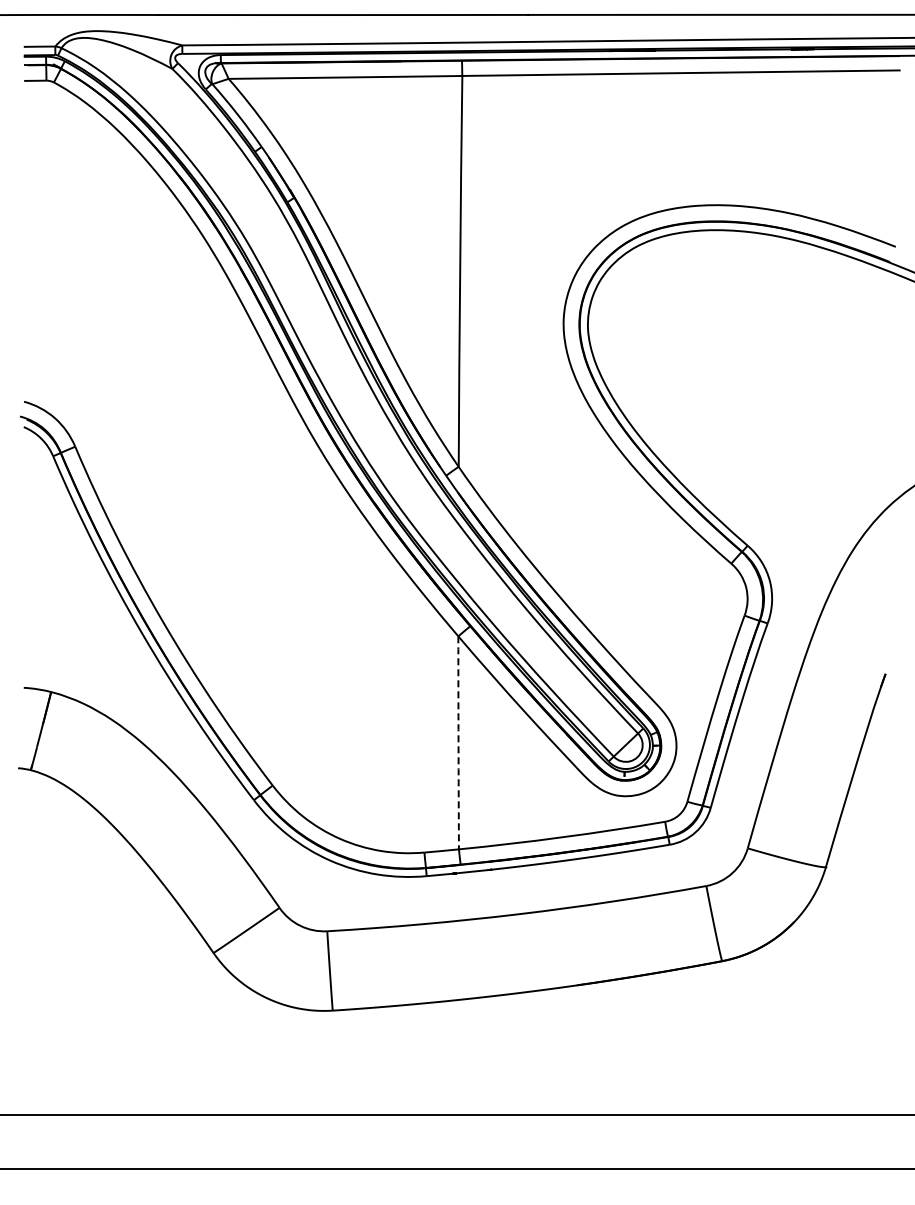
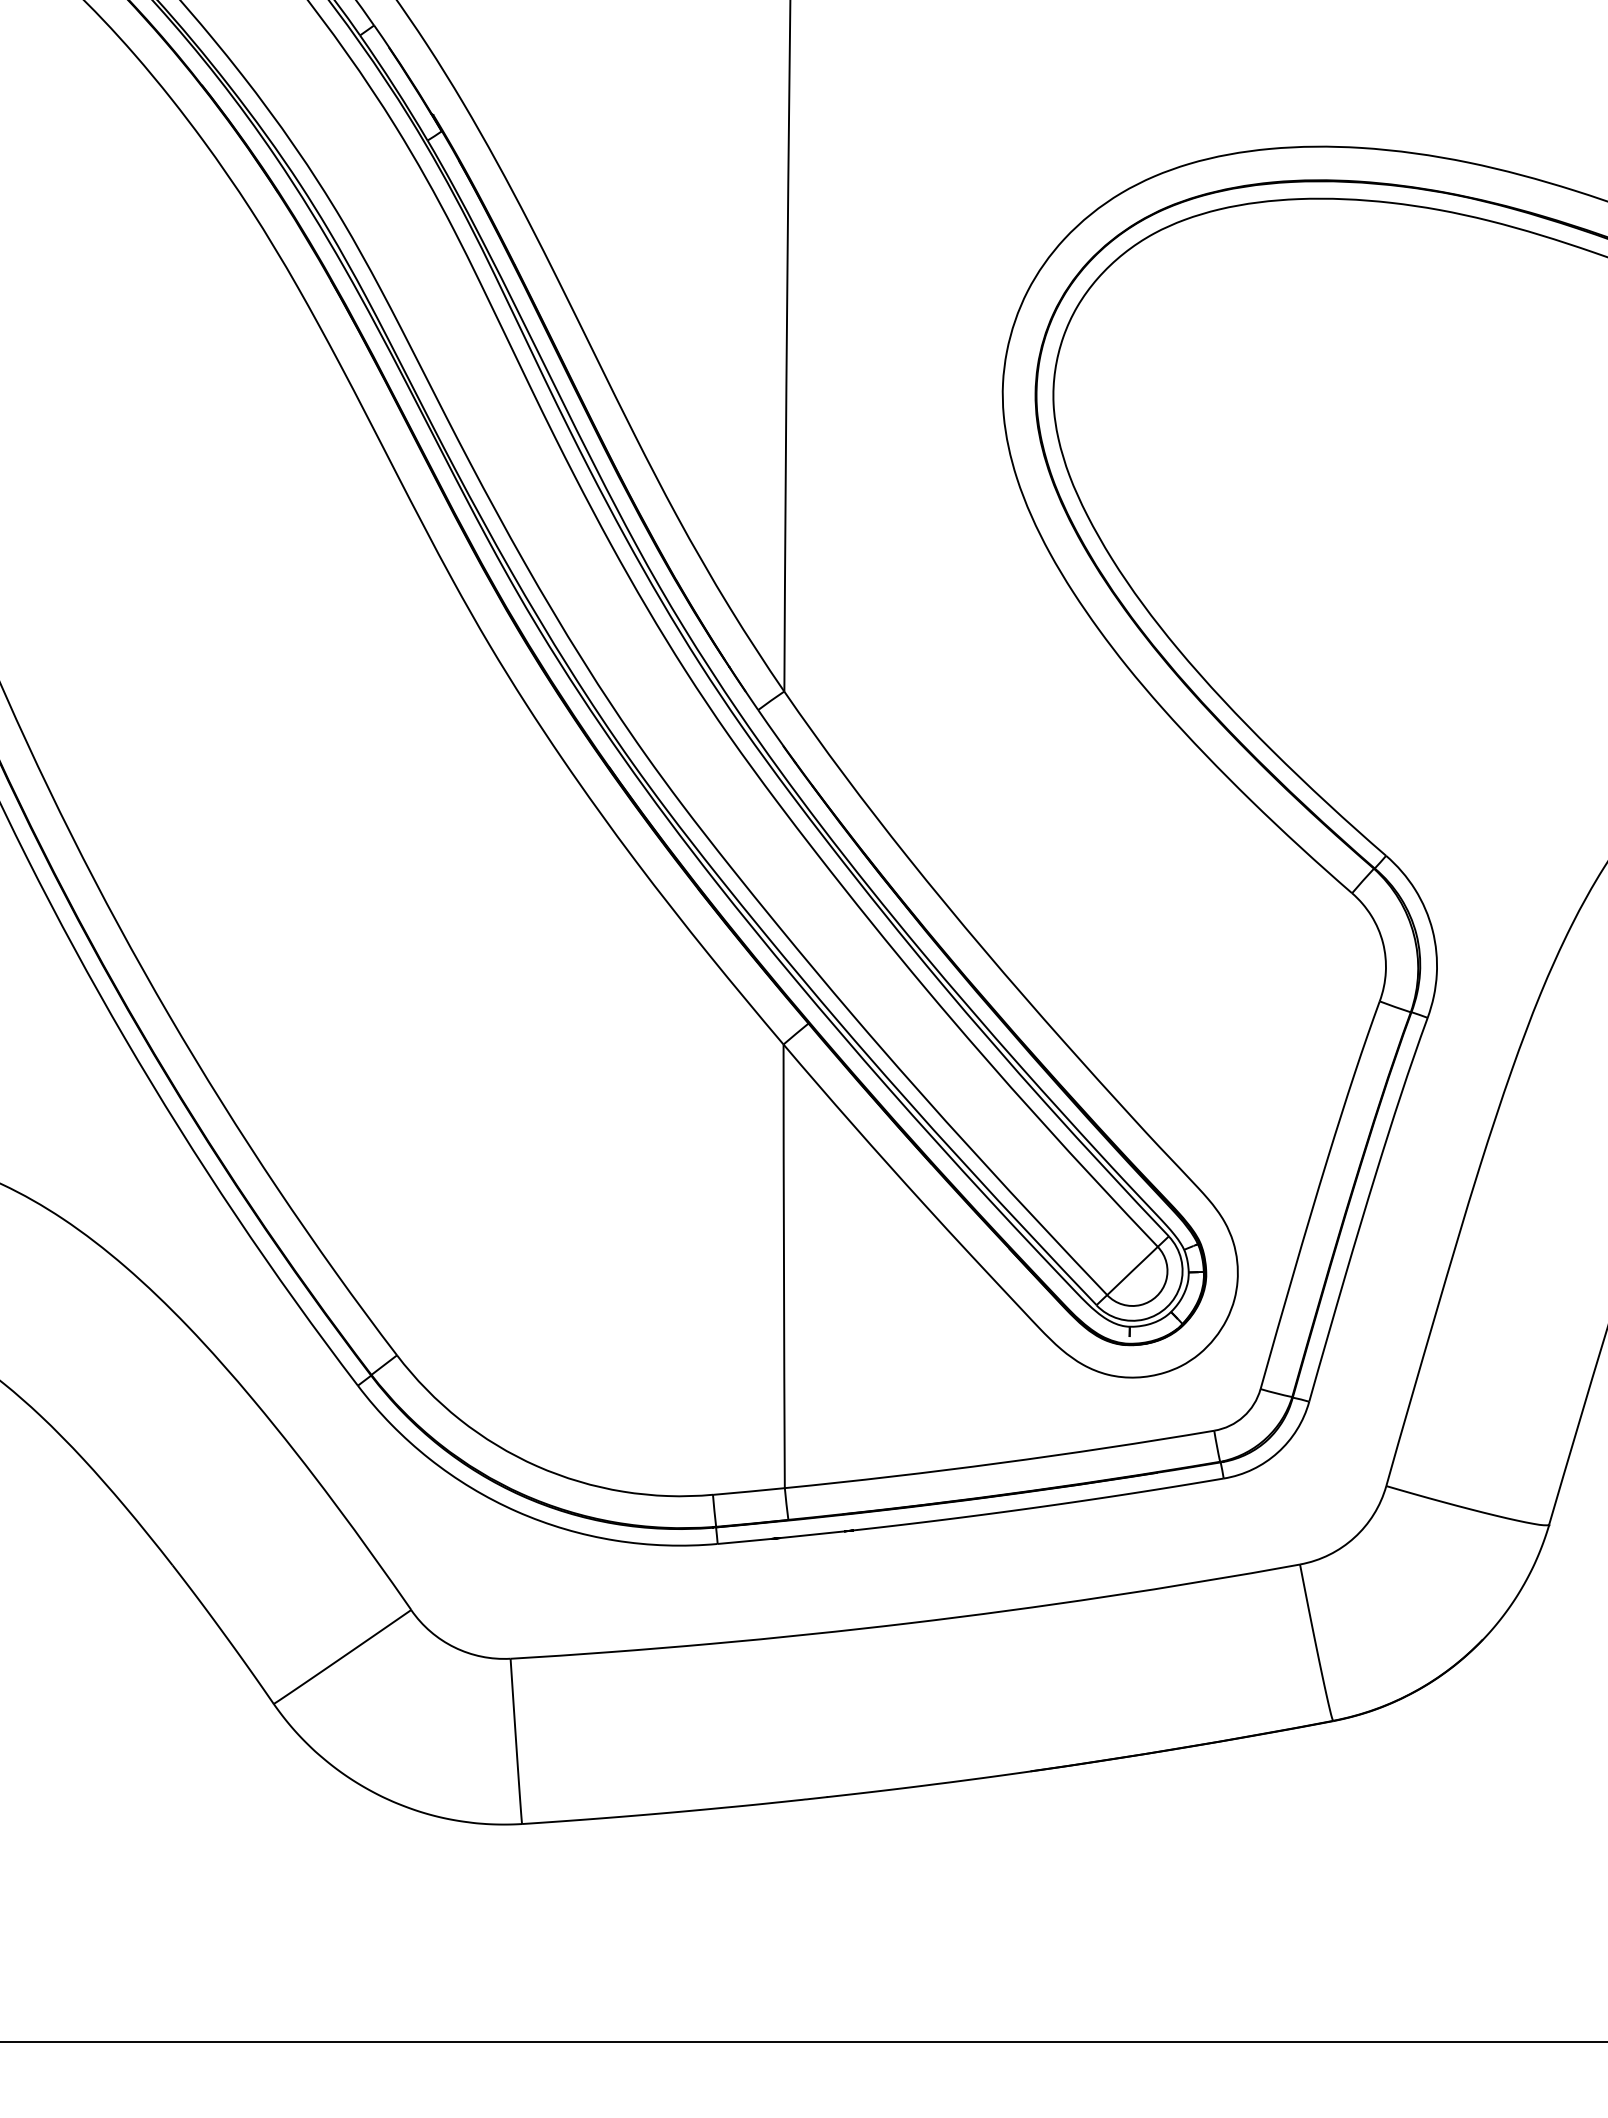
arc: (458, 742) -> (783, 1265), dashed -> solid

